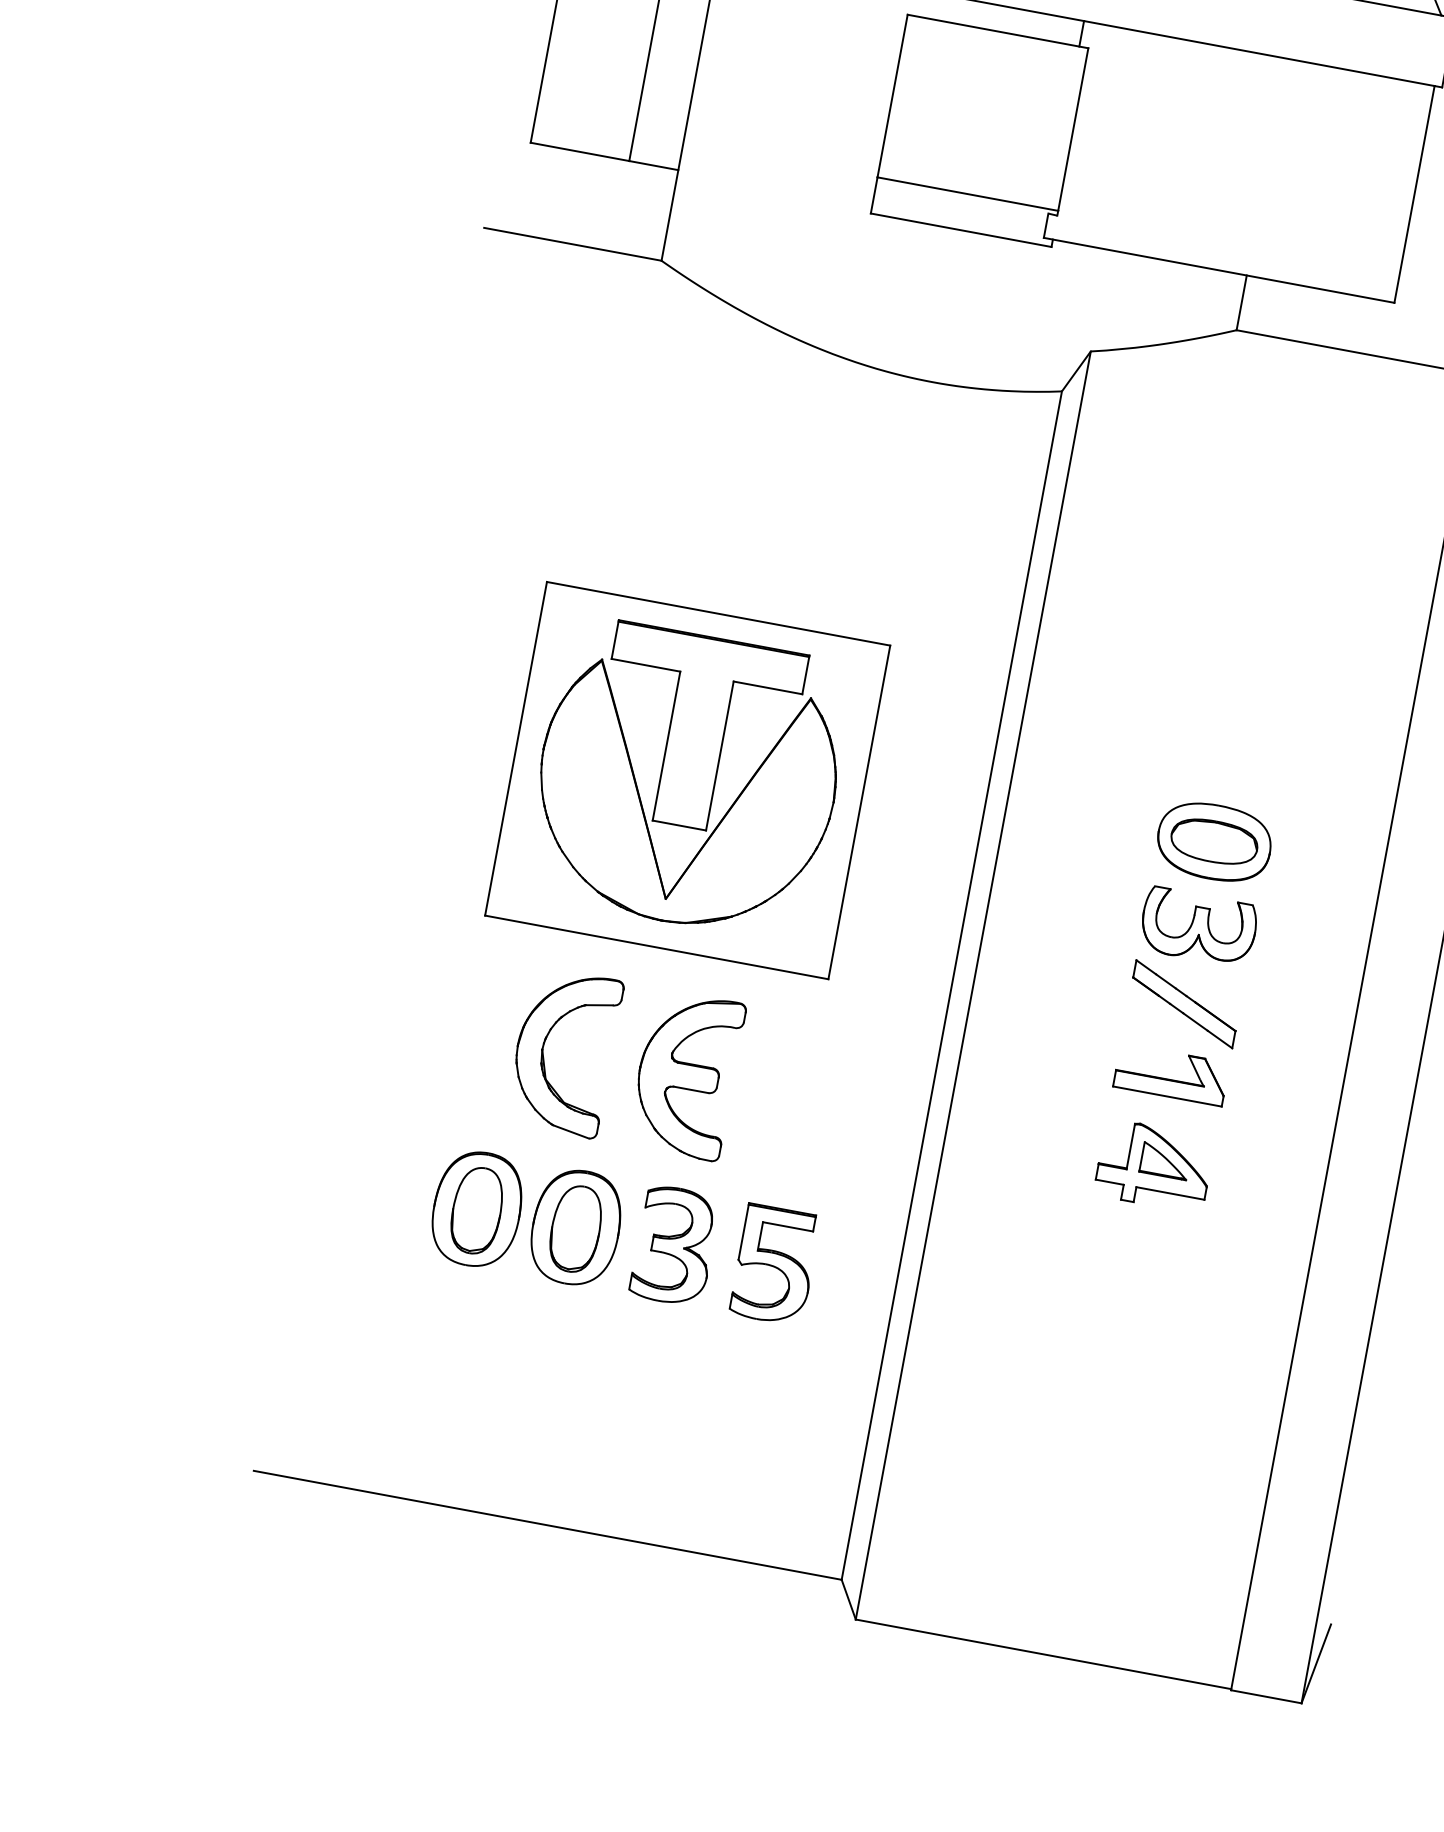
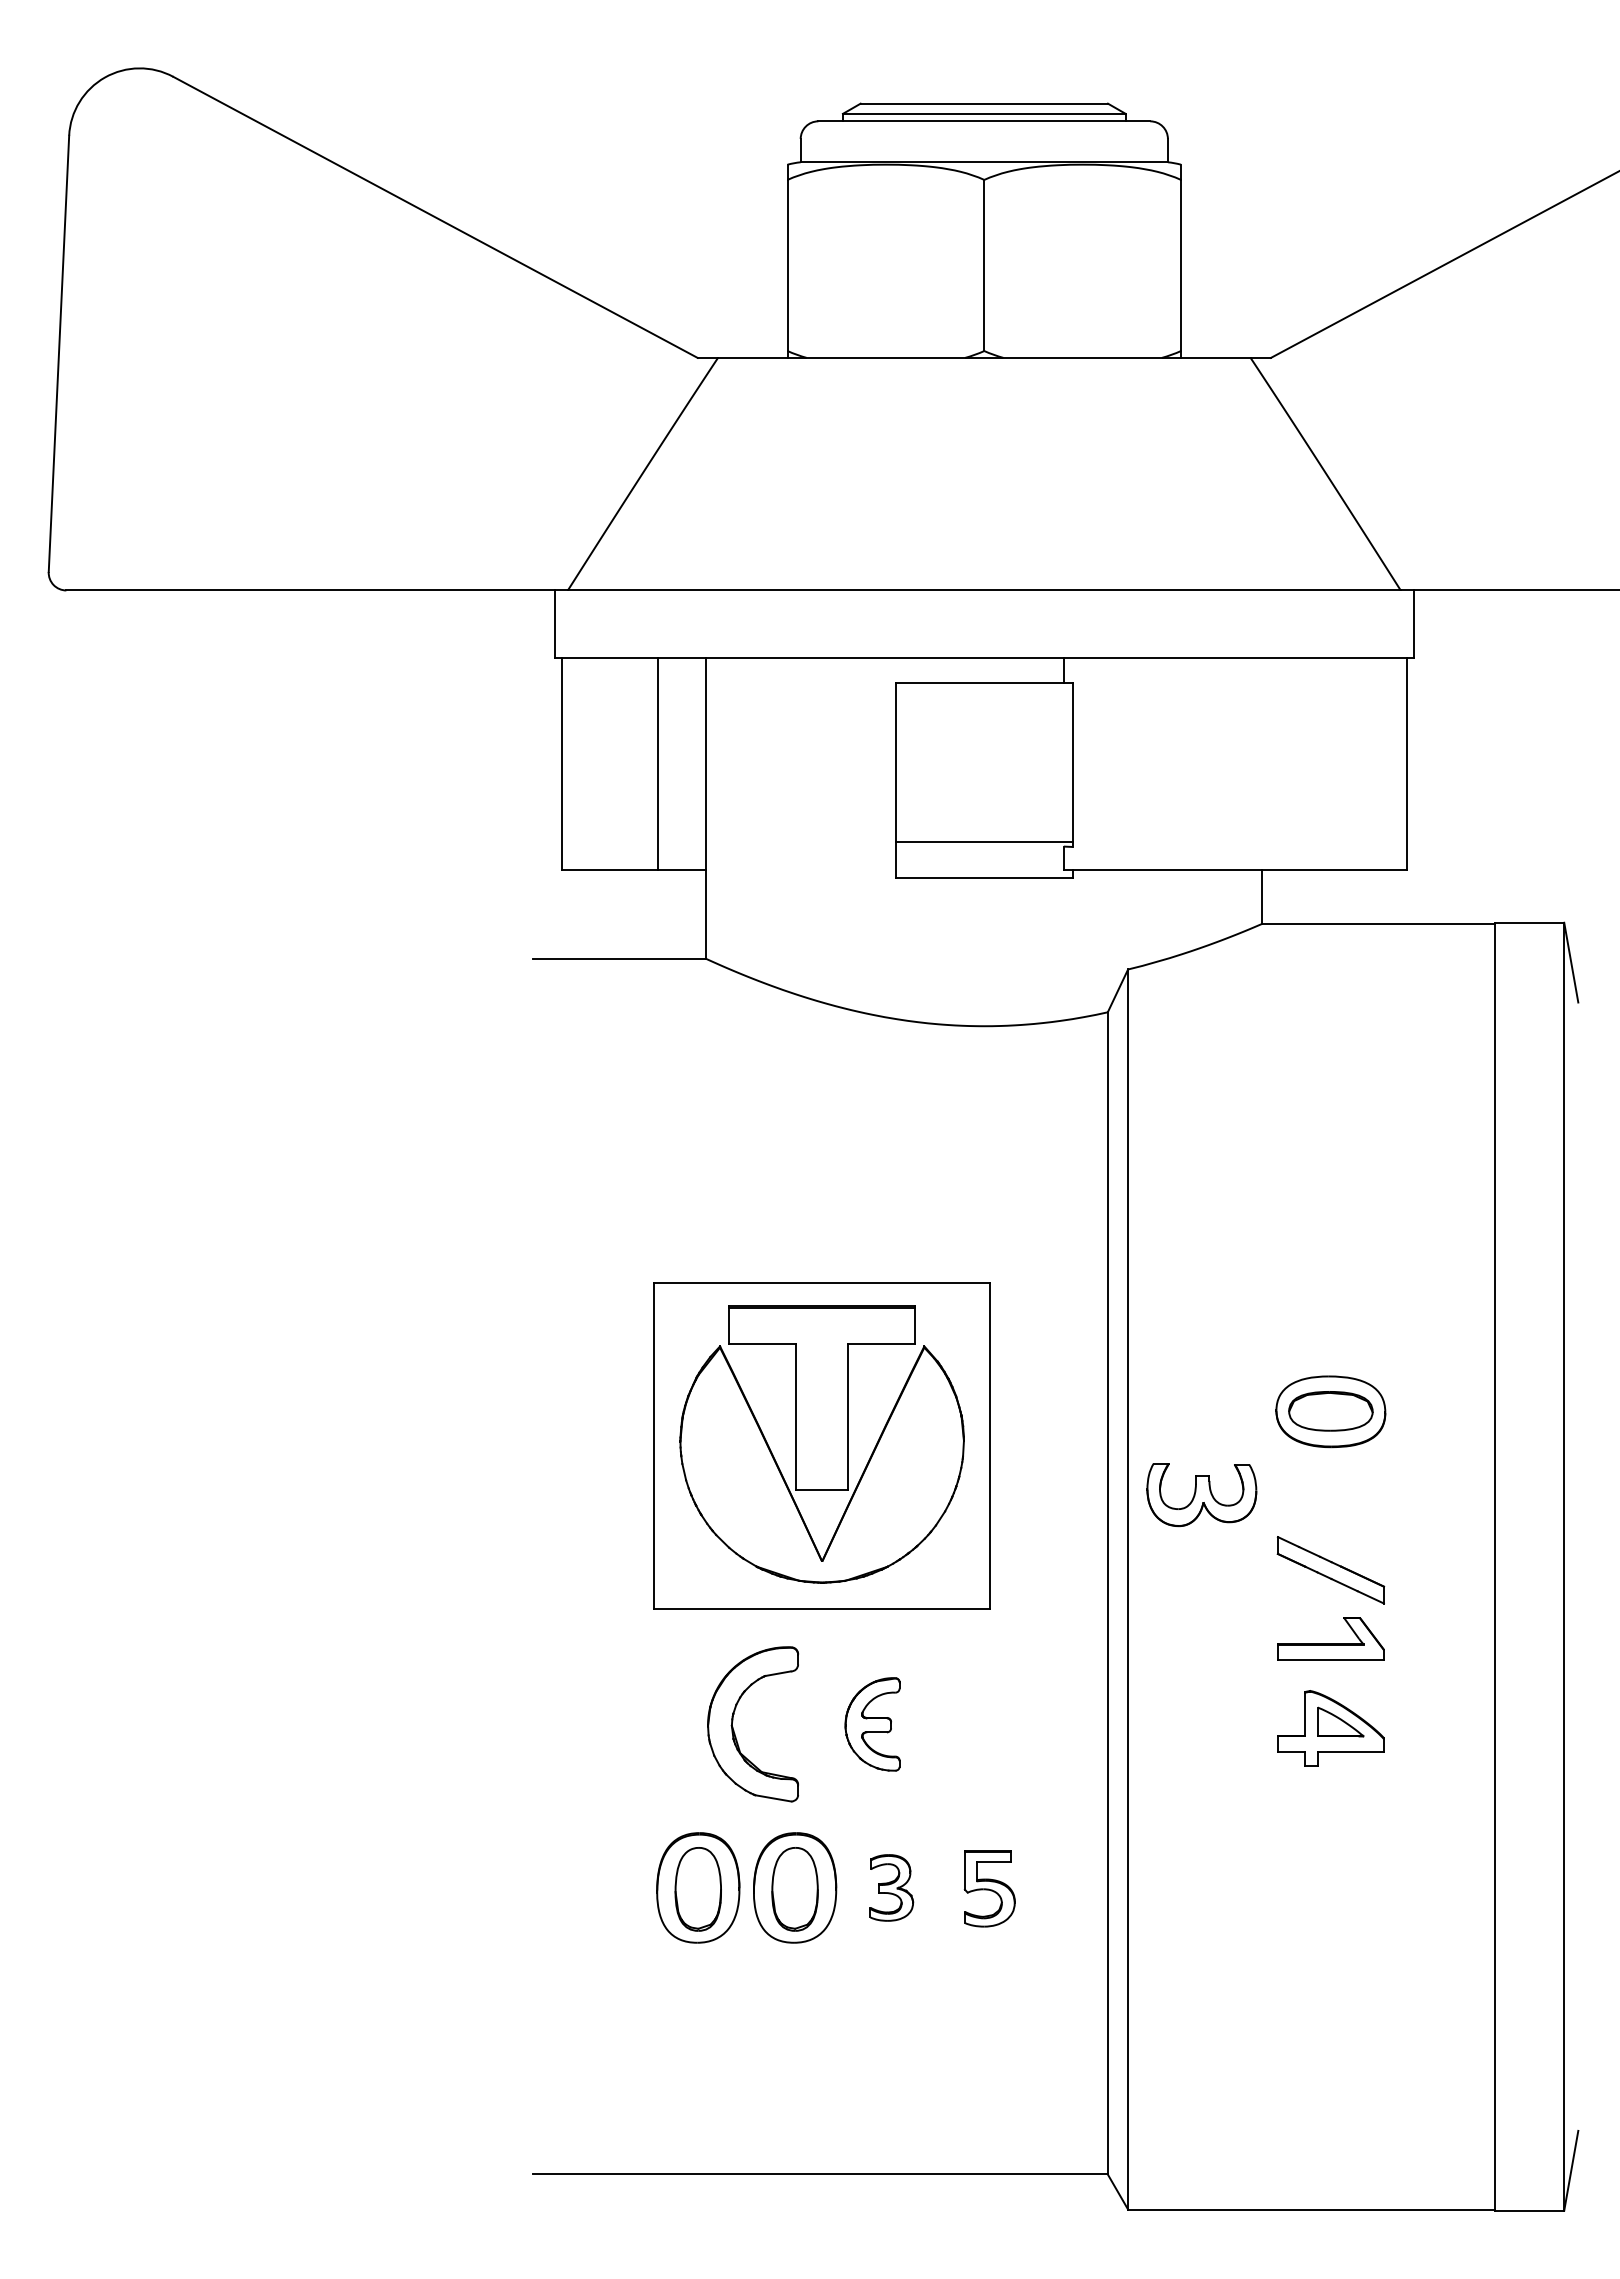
part: (1198, 927) -> (1201, 1495), moved
part: (686, 1075) -> (872, 1724), size x0.6
part: (674, 1245) -> (891, 1887), size x0.6
part: (774, 1264) -> (989, 1888), size x0.7

